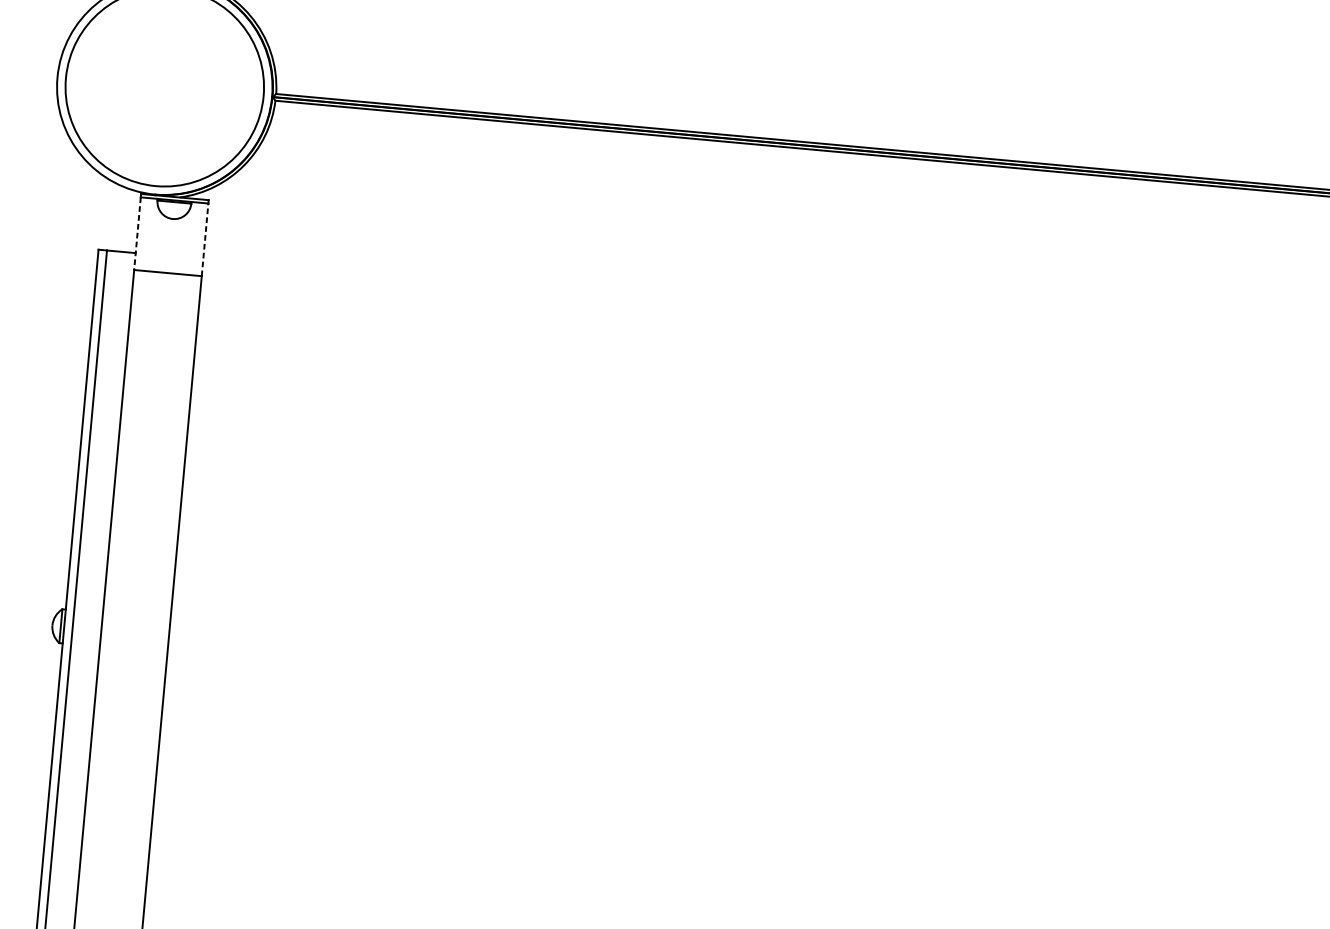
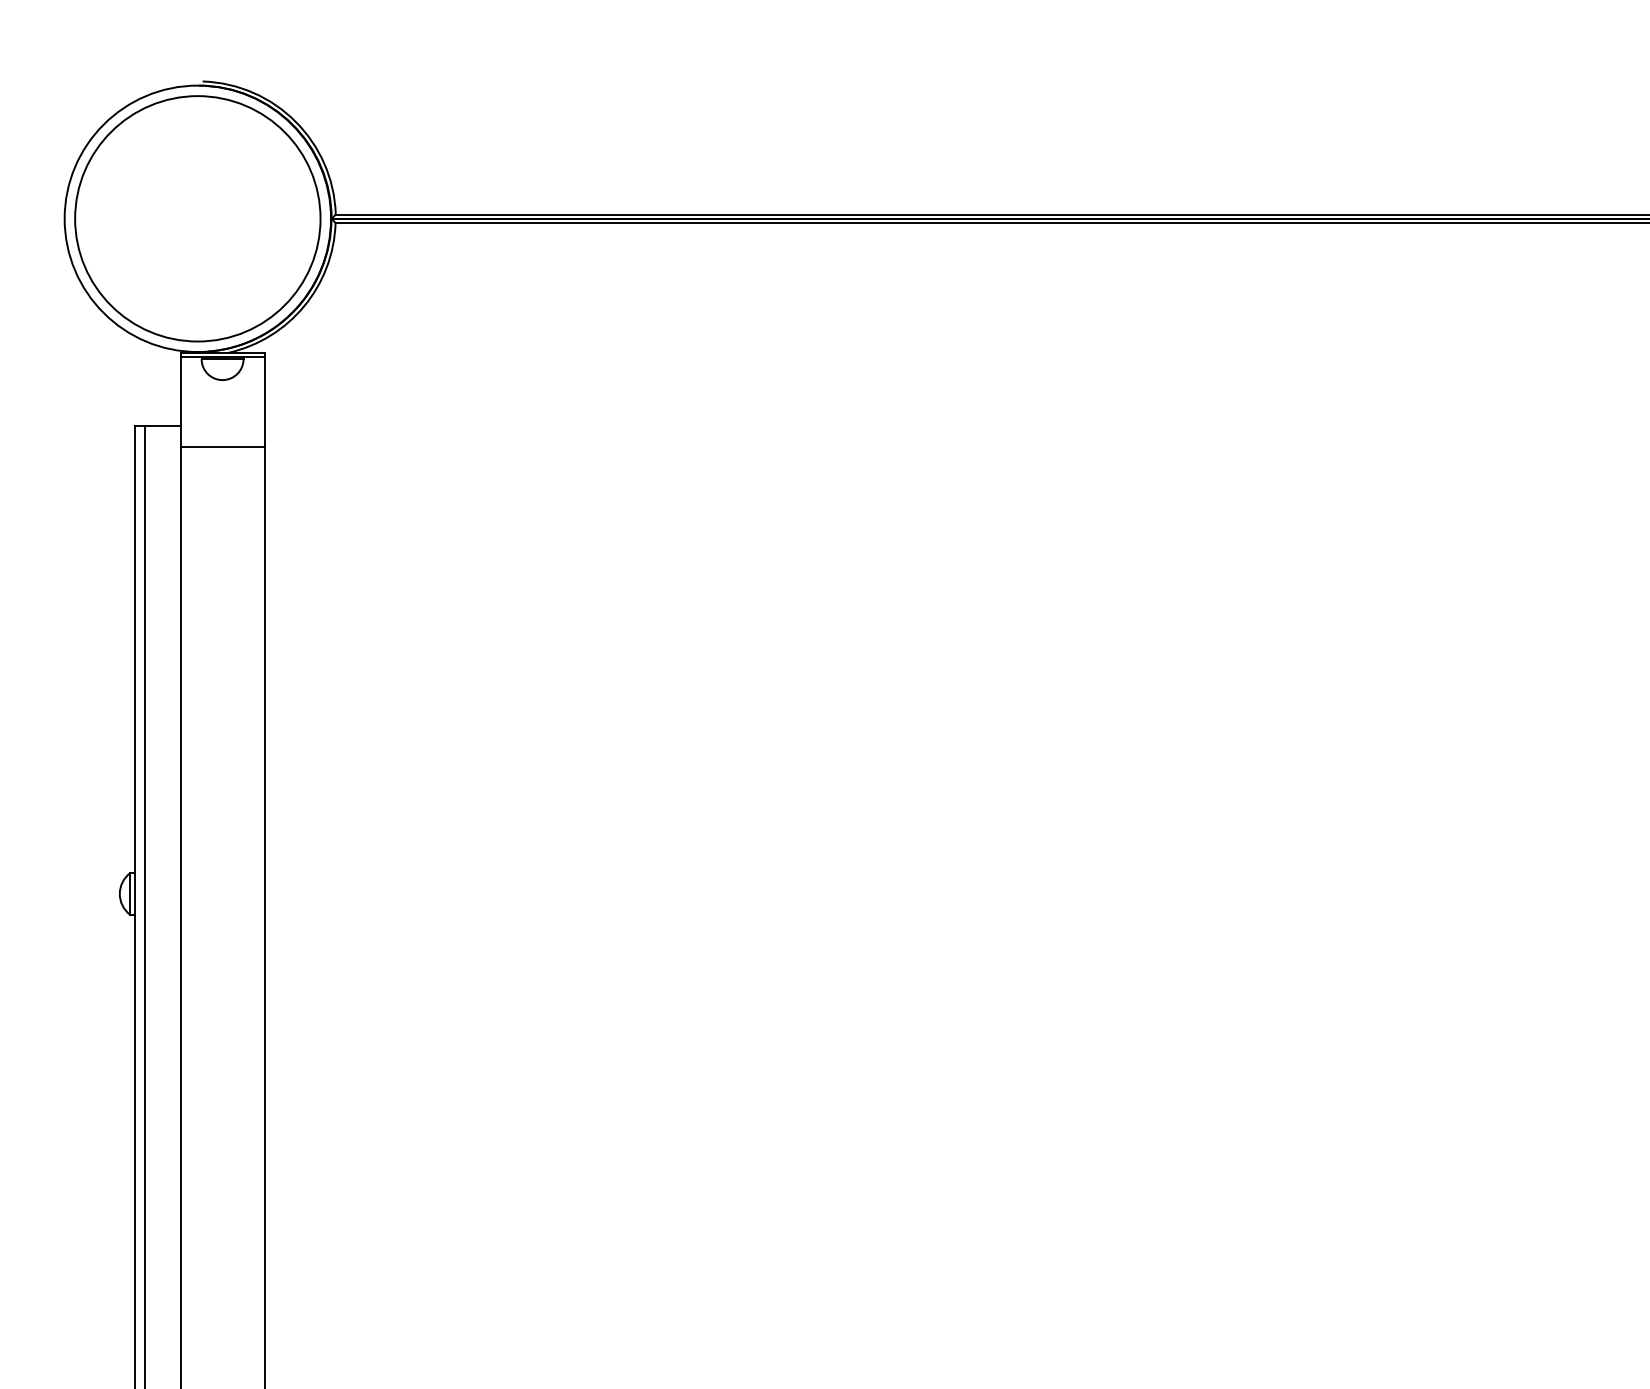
line: (137, 233) -> (180, 402), dashed -> solid
line: (205, 239) -> (264, 401), dashed -> solid

